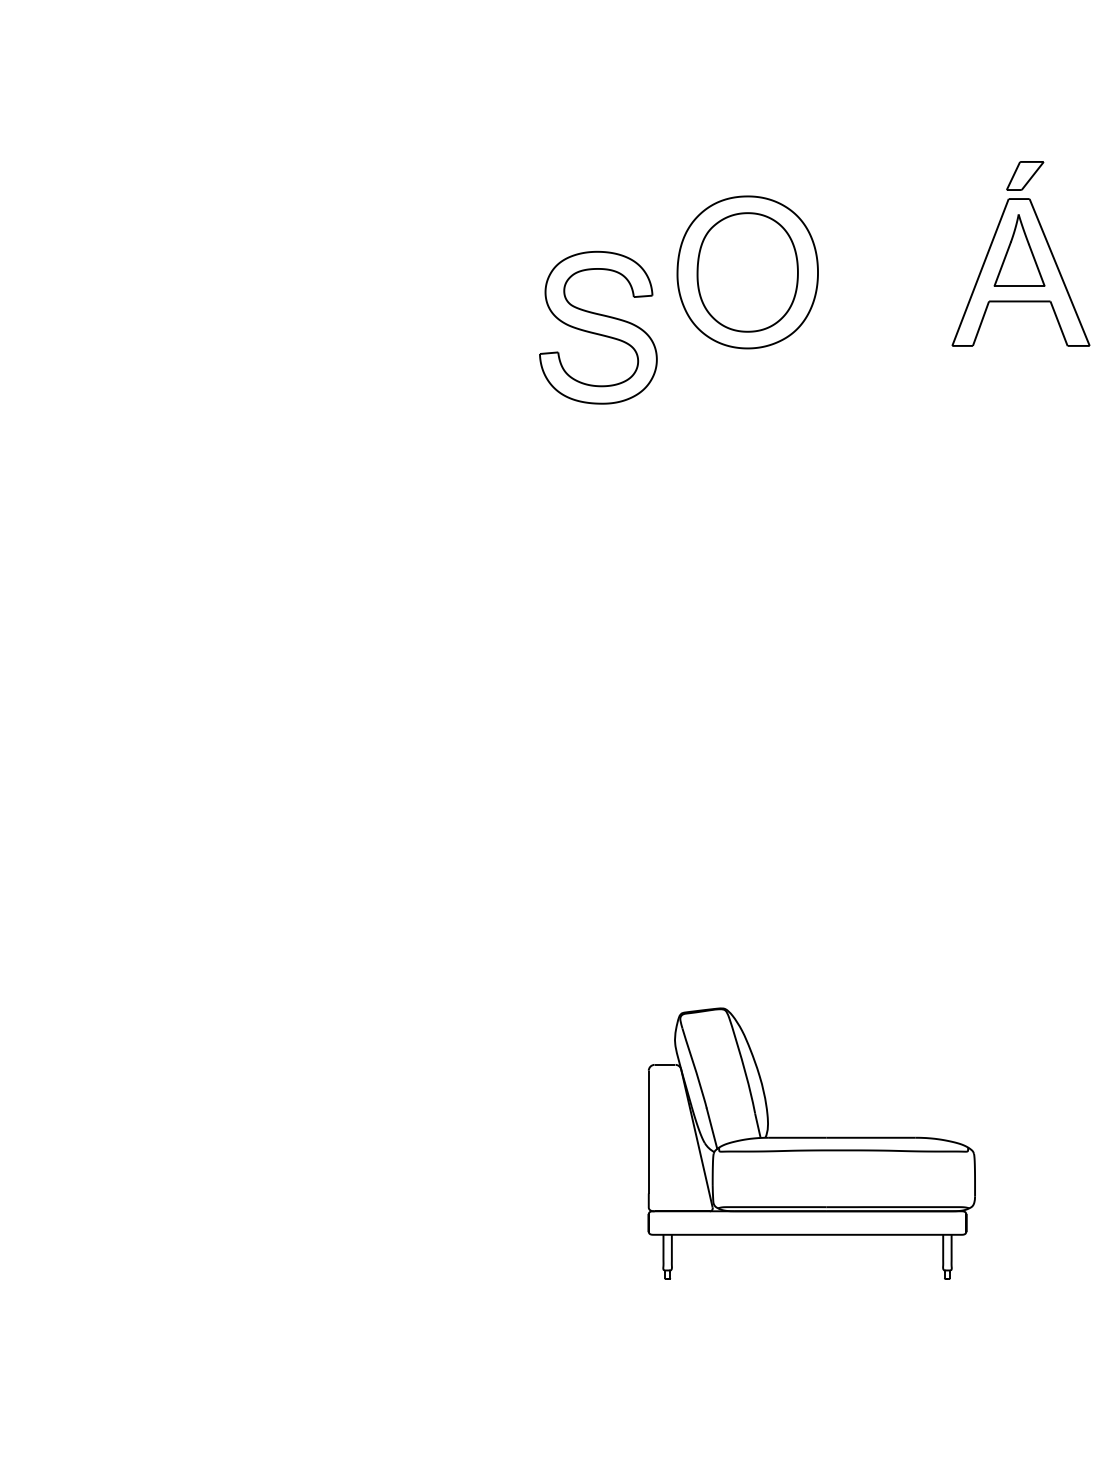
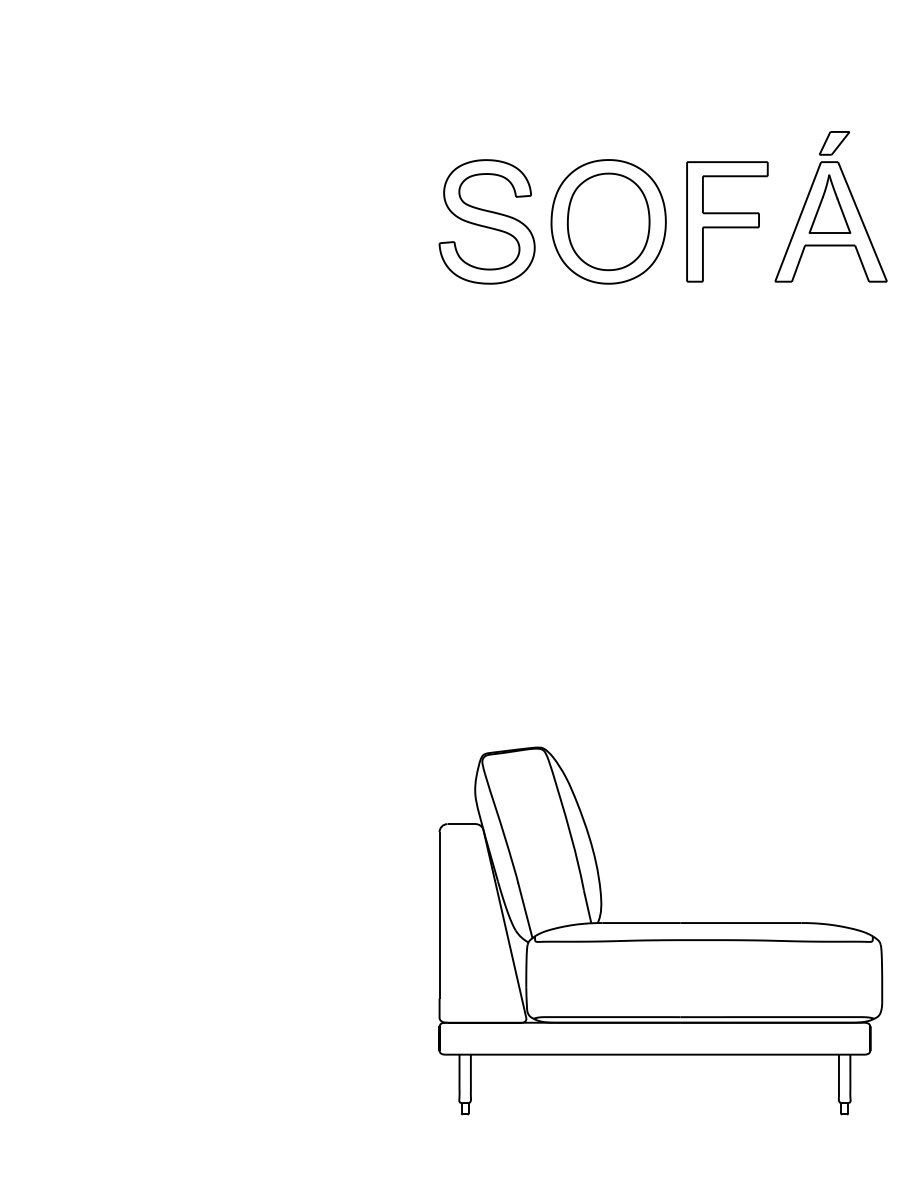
part: (893, 271) -> (727, 221), added
part: (597, 327) -> (486, 221), moved
part: (811, 1143) -> (660, 930), size x1.67

